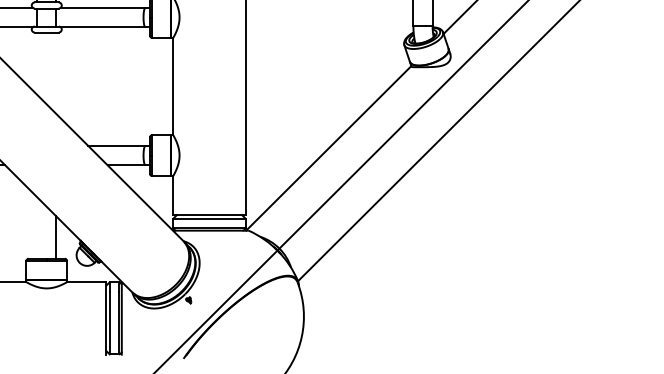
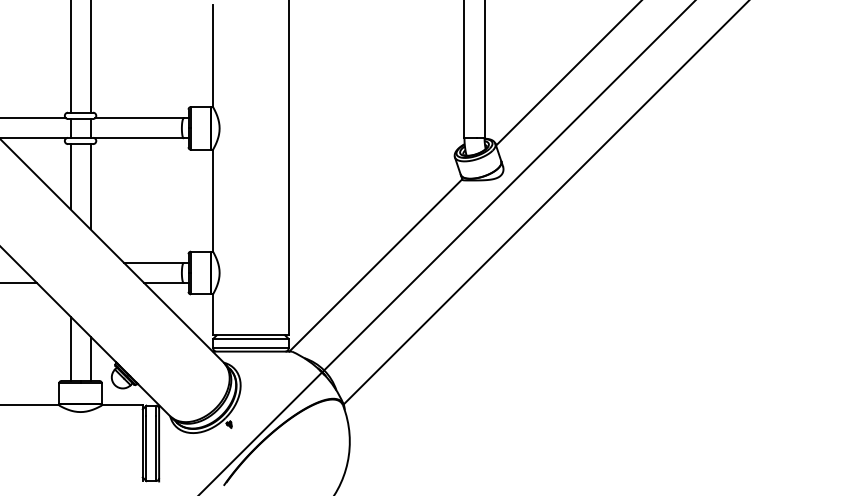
line: (37, 63) -> (70, 176), added
line: (56, 72) -> (90, 186), added
line: (37, 227) -> (70, 348), added

